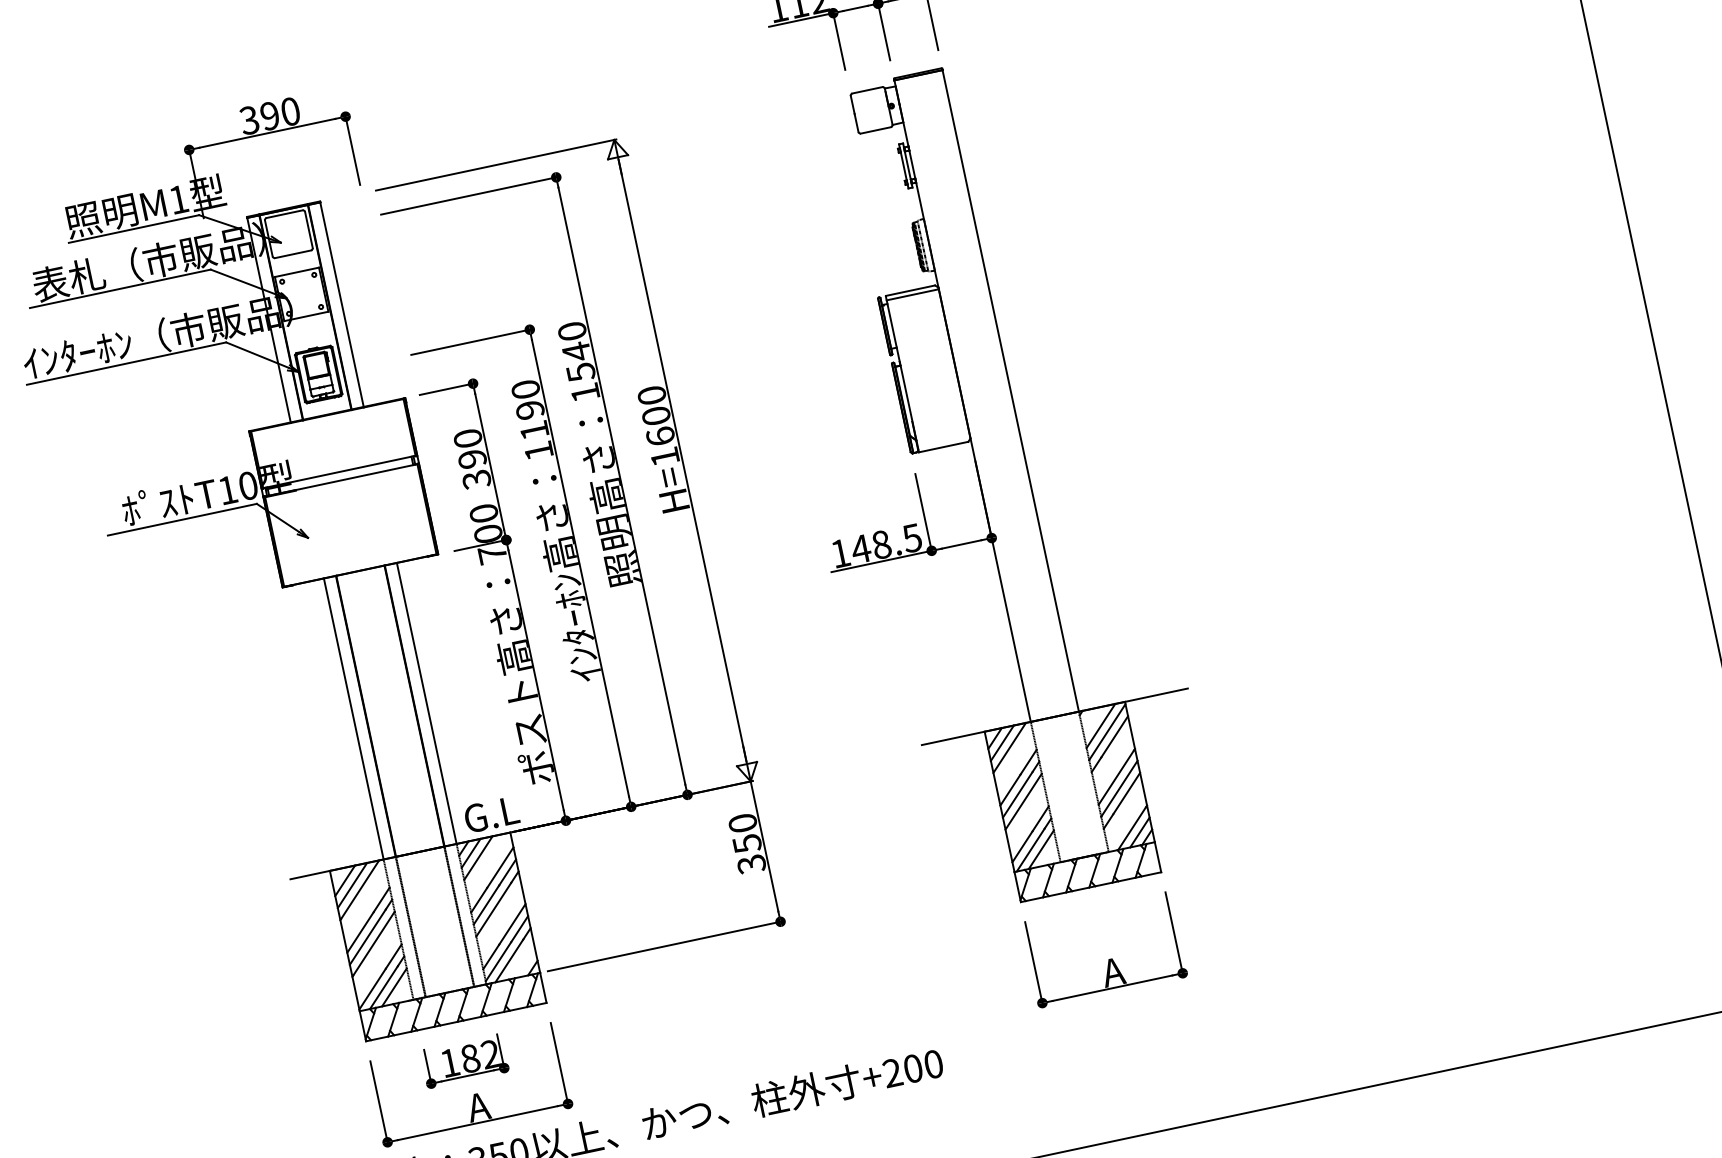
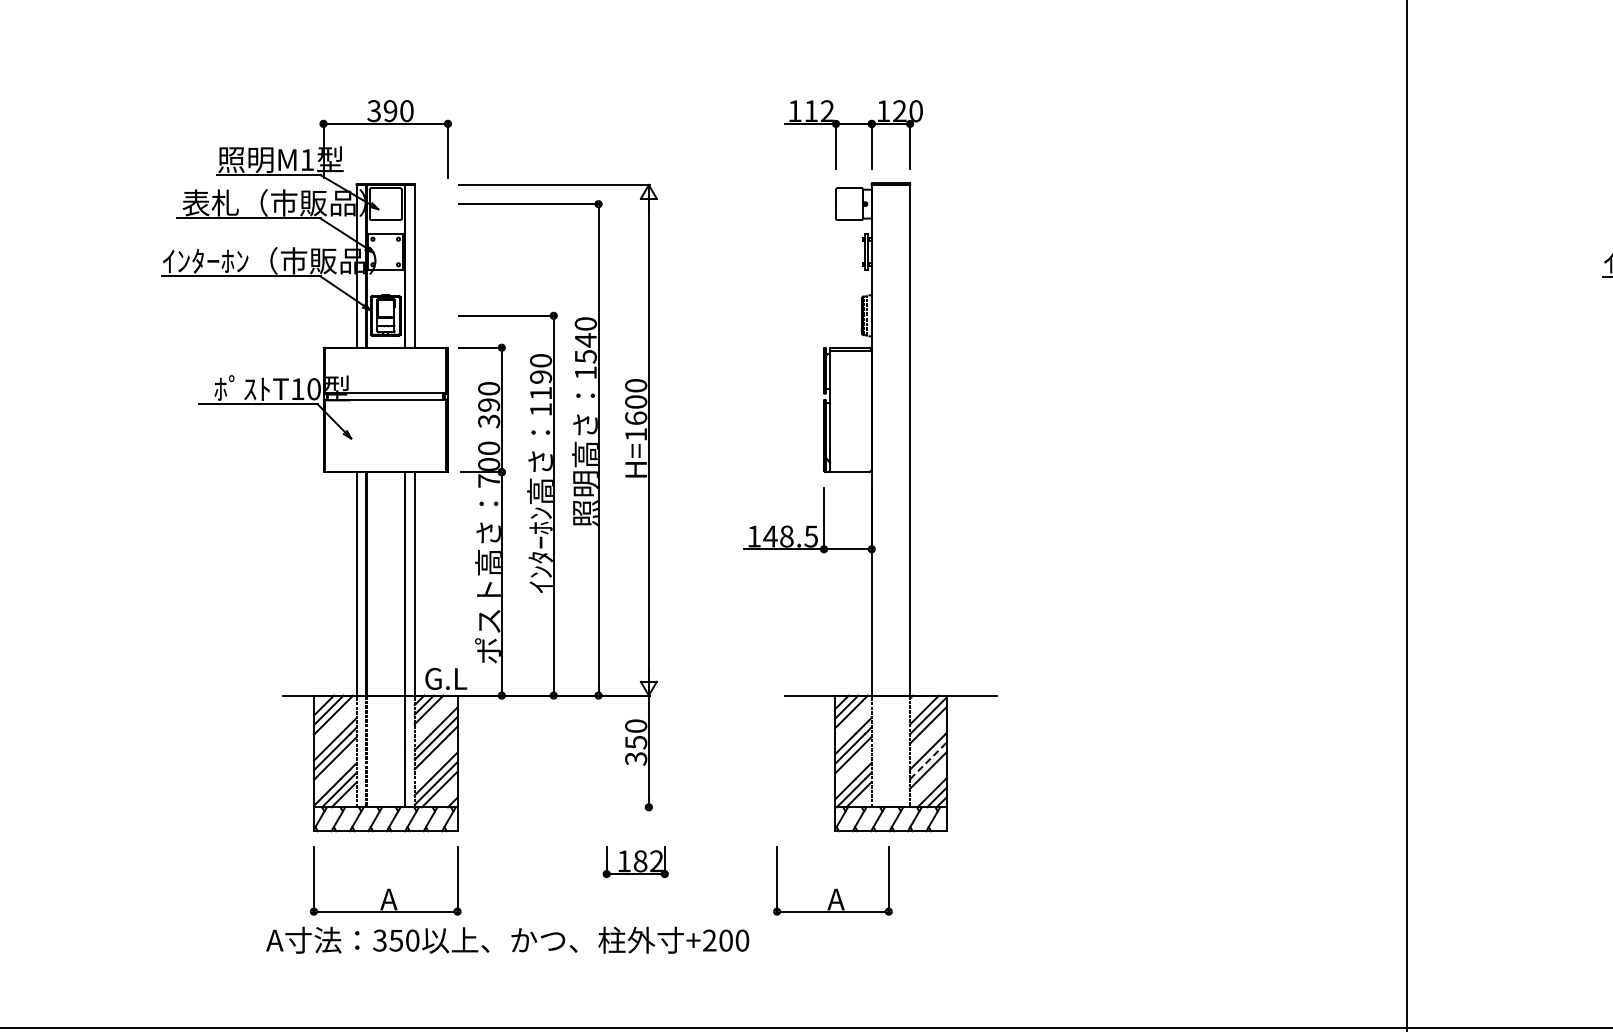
line: (1119, 788) -> (928, 760), solid -> dashed
line: (664, 946) -> (556, 807), removed
part: (1109, 958) -> (835, 888), moved
part: (464, 1060) -> (635, 861), moved

